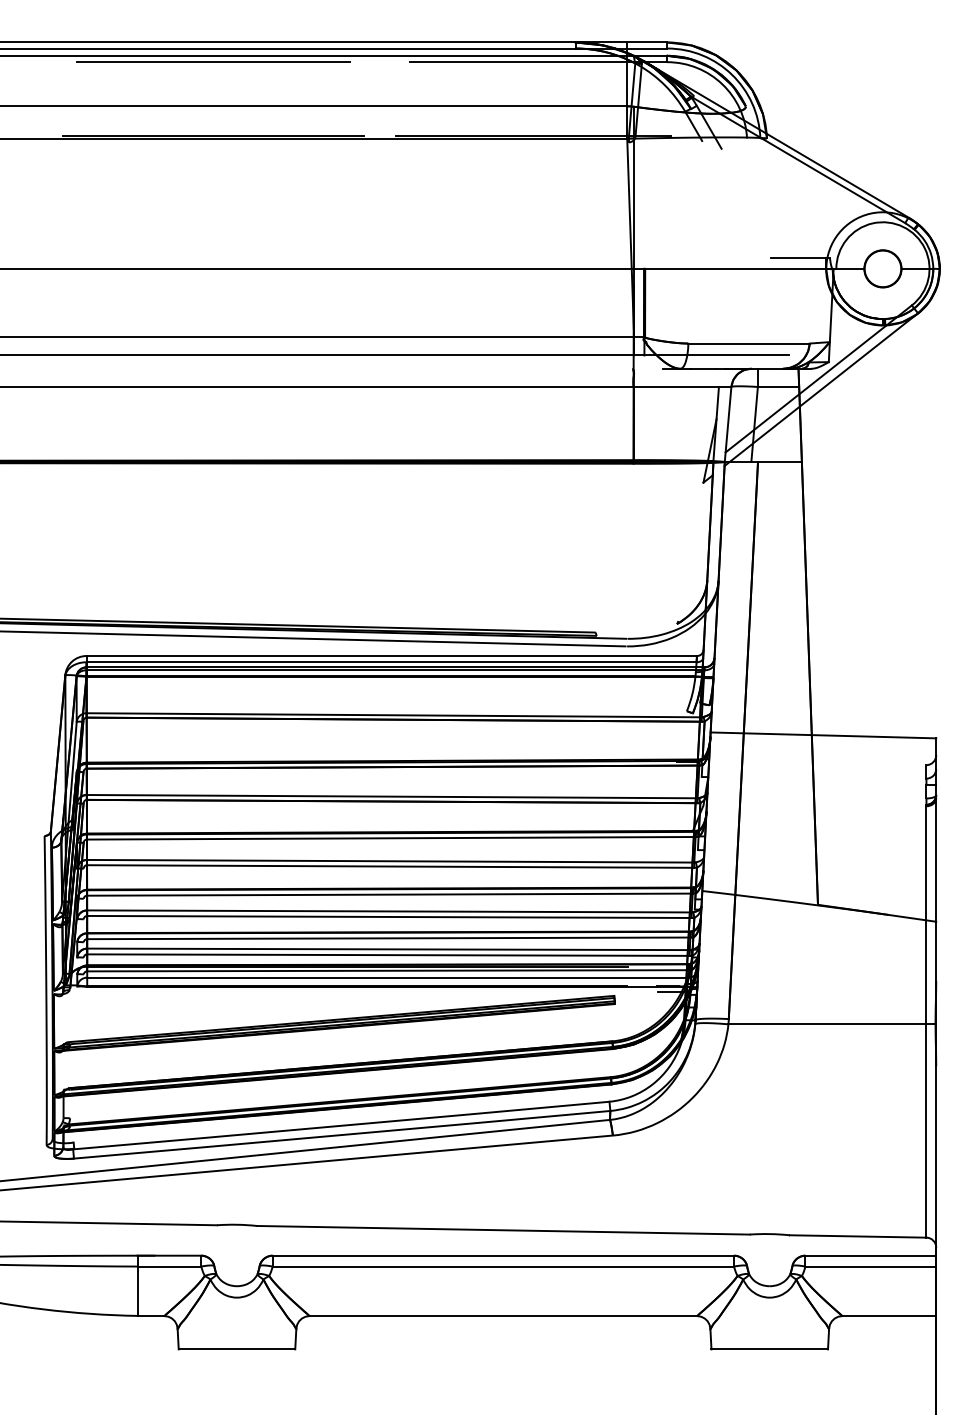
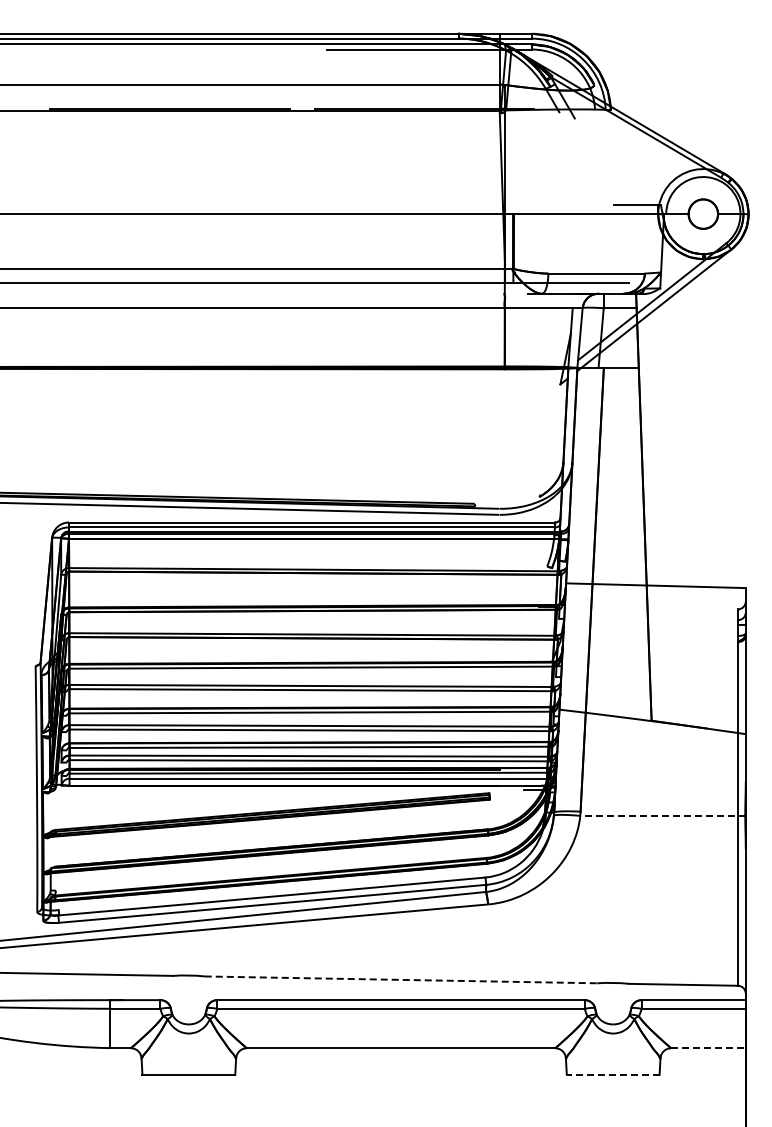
line: (212, 62) -> (169, 49), removed
line: (832, 1023) -> (663, 815), solid -> dashed
line: (503, 1229) -> (401, 979), solid -> dashed
line: (889, 1316) -> (708, 1048), solid -> dashed
line: (768, 1349) -> (612, 1074), solid -> dashed

